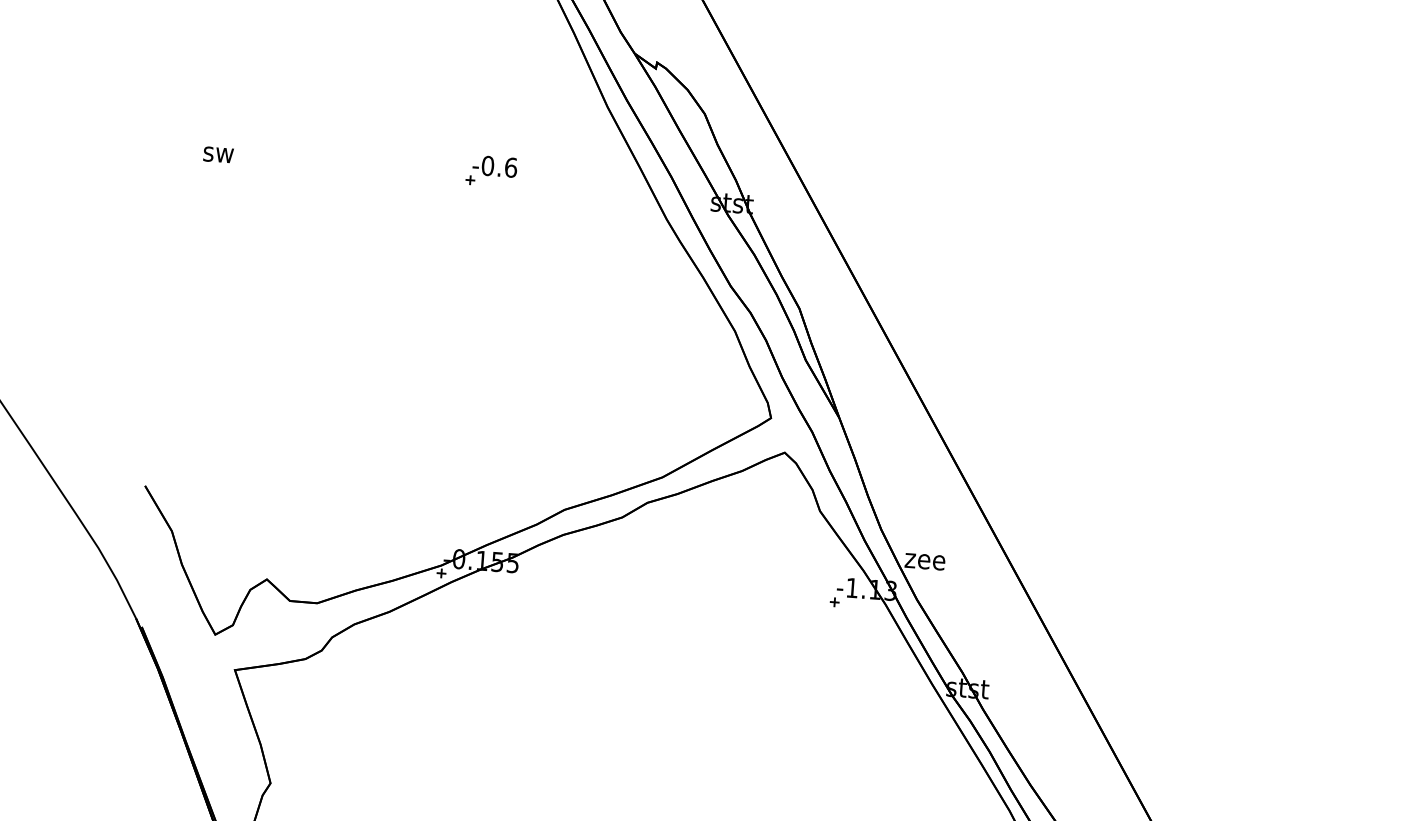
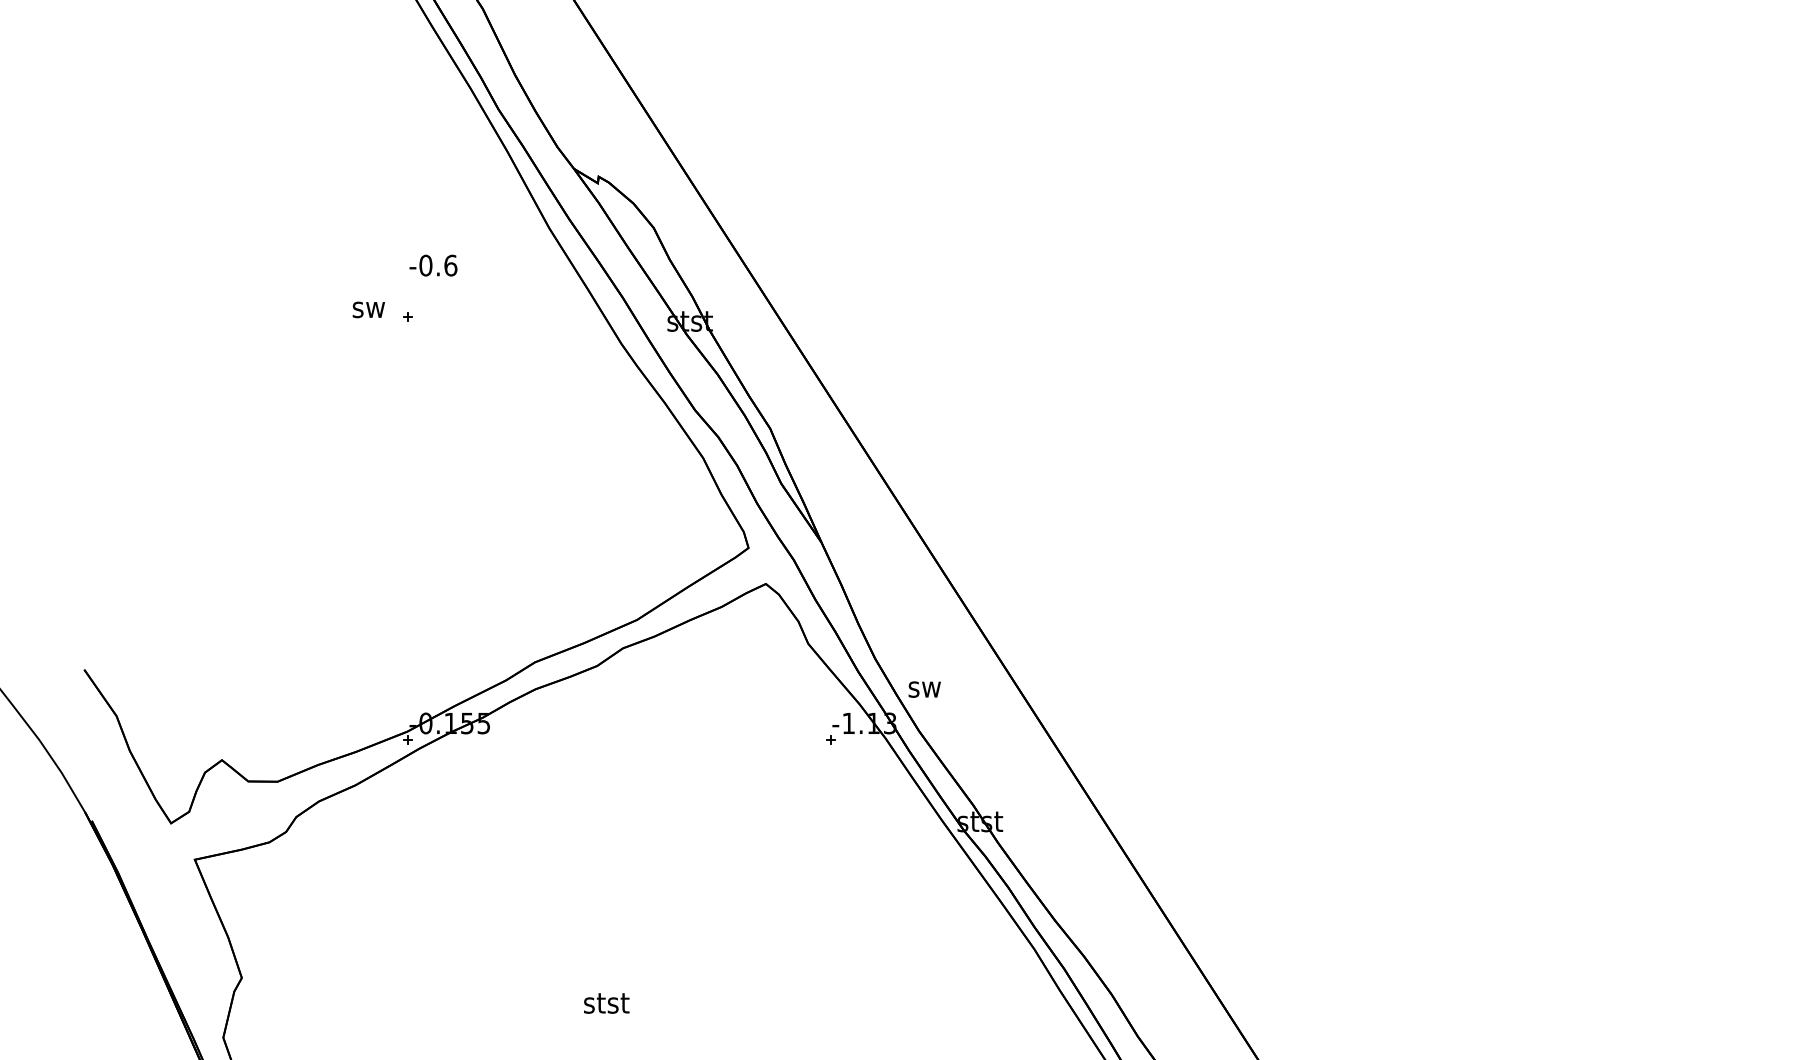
text: (218, 154) -> (368, 309), moved
text: (495, 166) -> (433, 265), moved
text: (925, 561) -> (924, 689), zee -> sw

